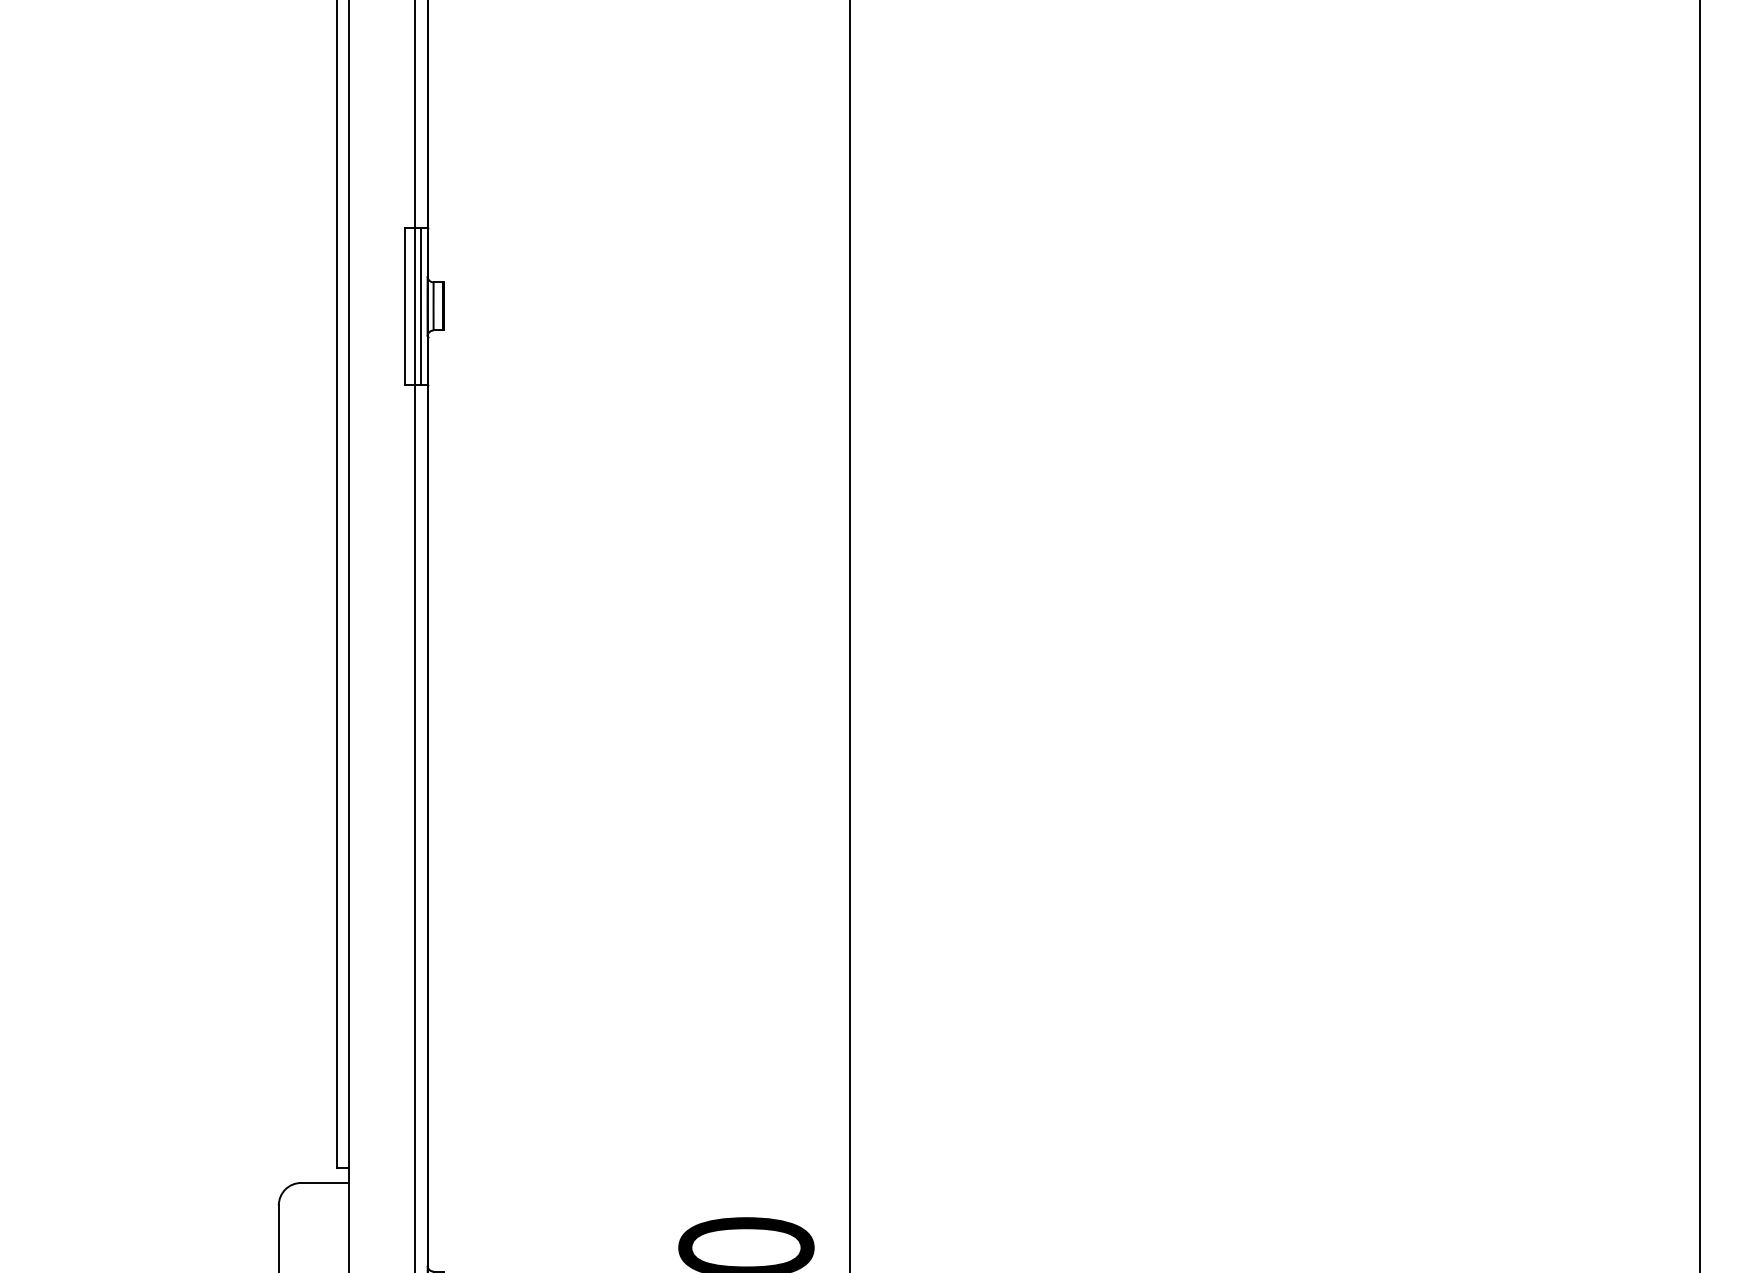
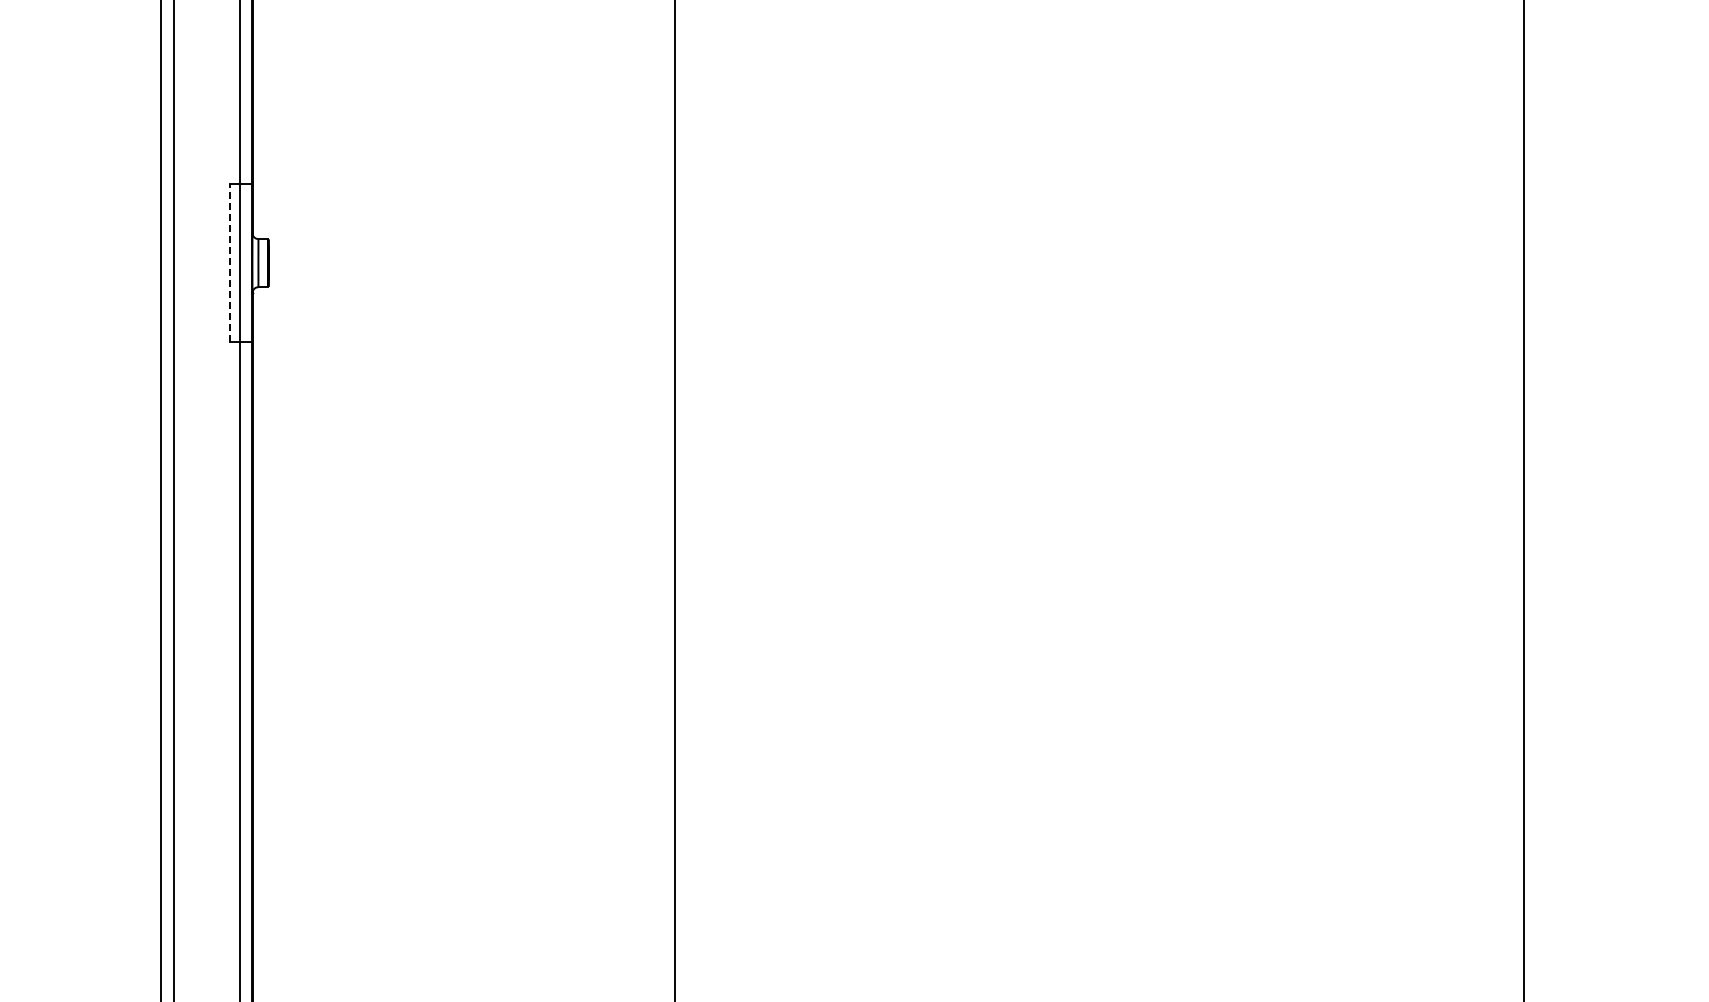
line: (404, 306) -> (229, 263), solid -> dashed
line: (420, 306) -> (245, 263), removed

